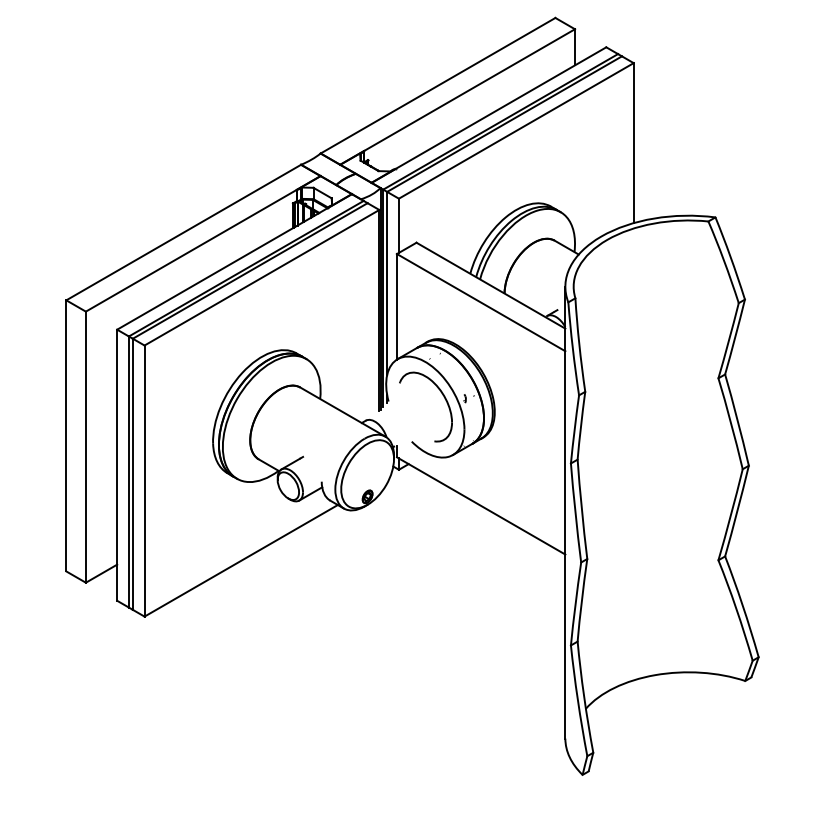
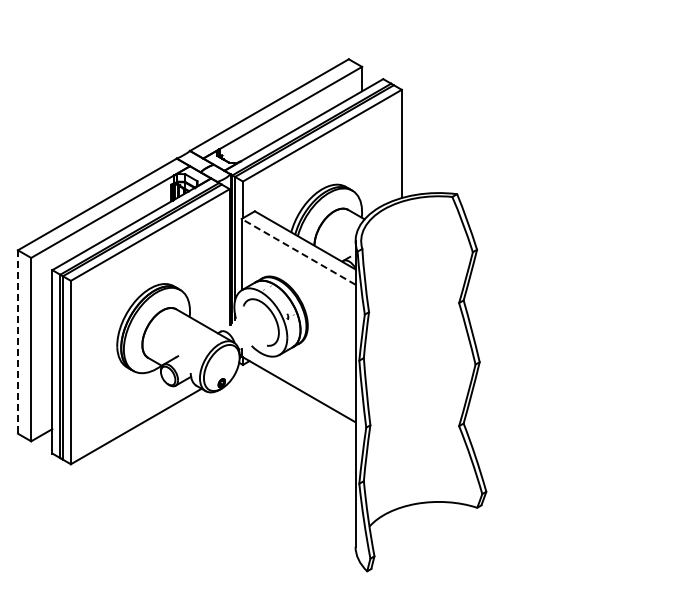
line: (480, 302) -> (298, 251), solid -> dashed
line: (65, 436) -> (17, 342), solid -> dashed

